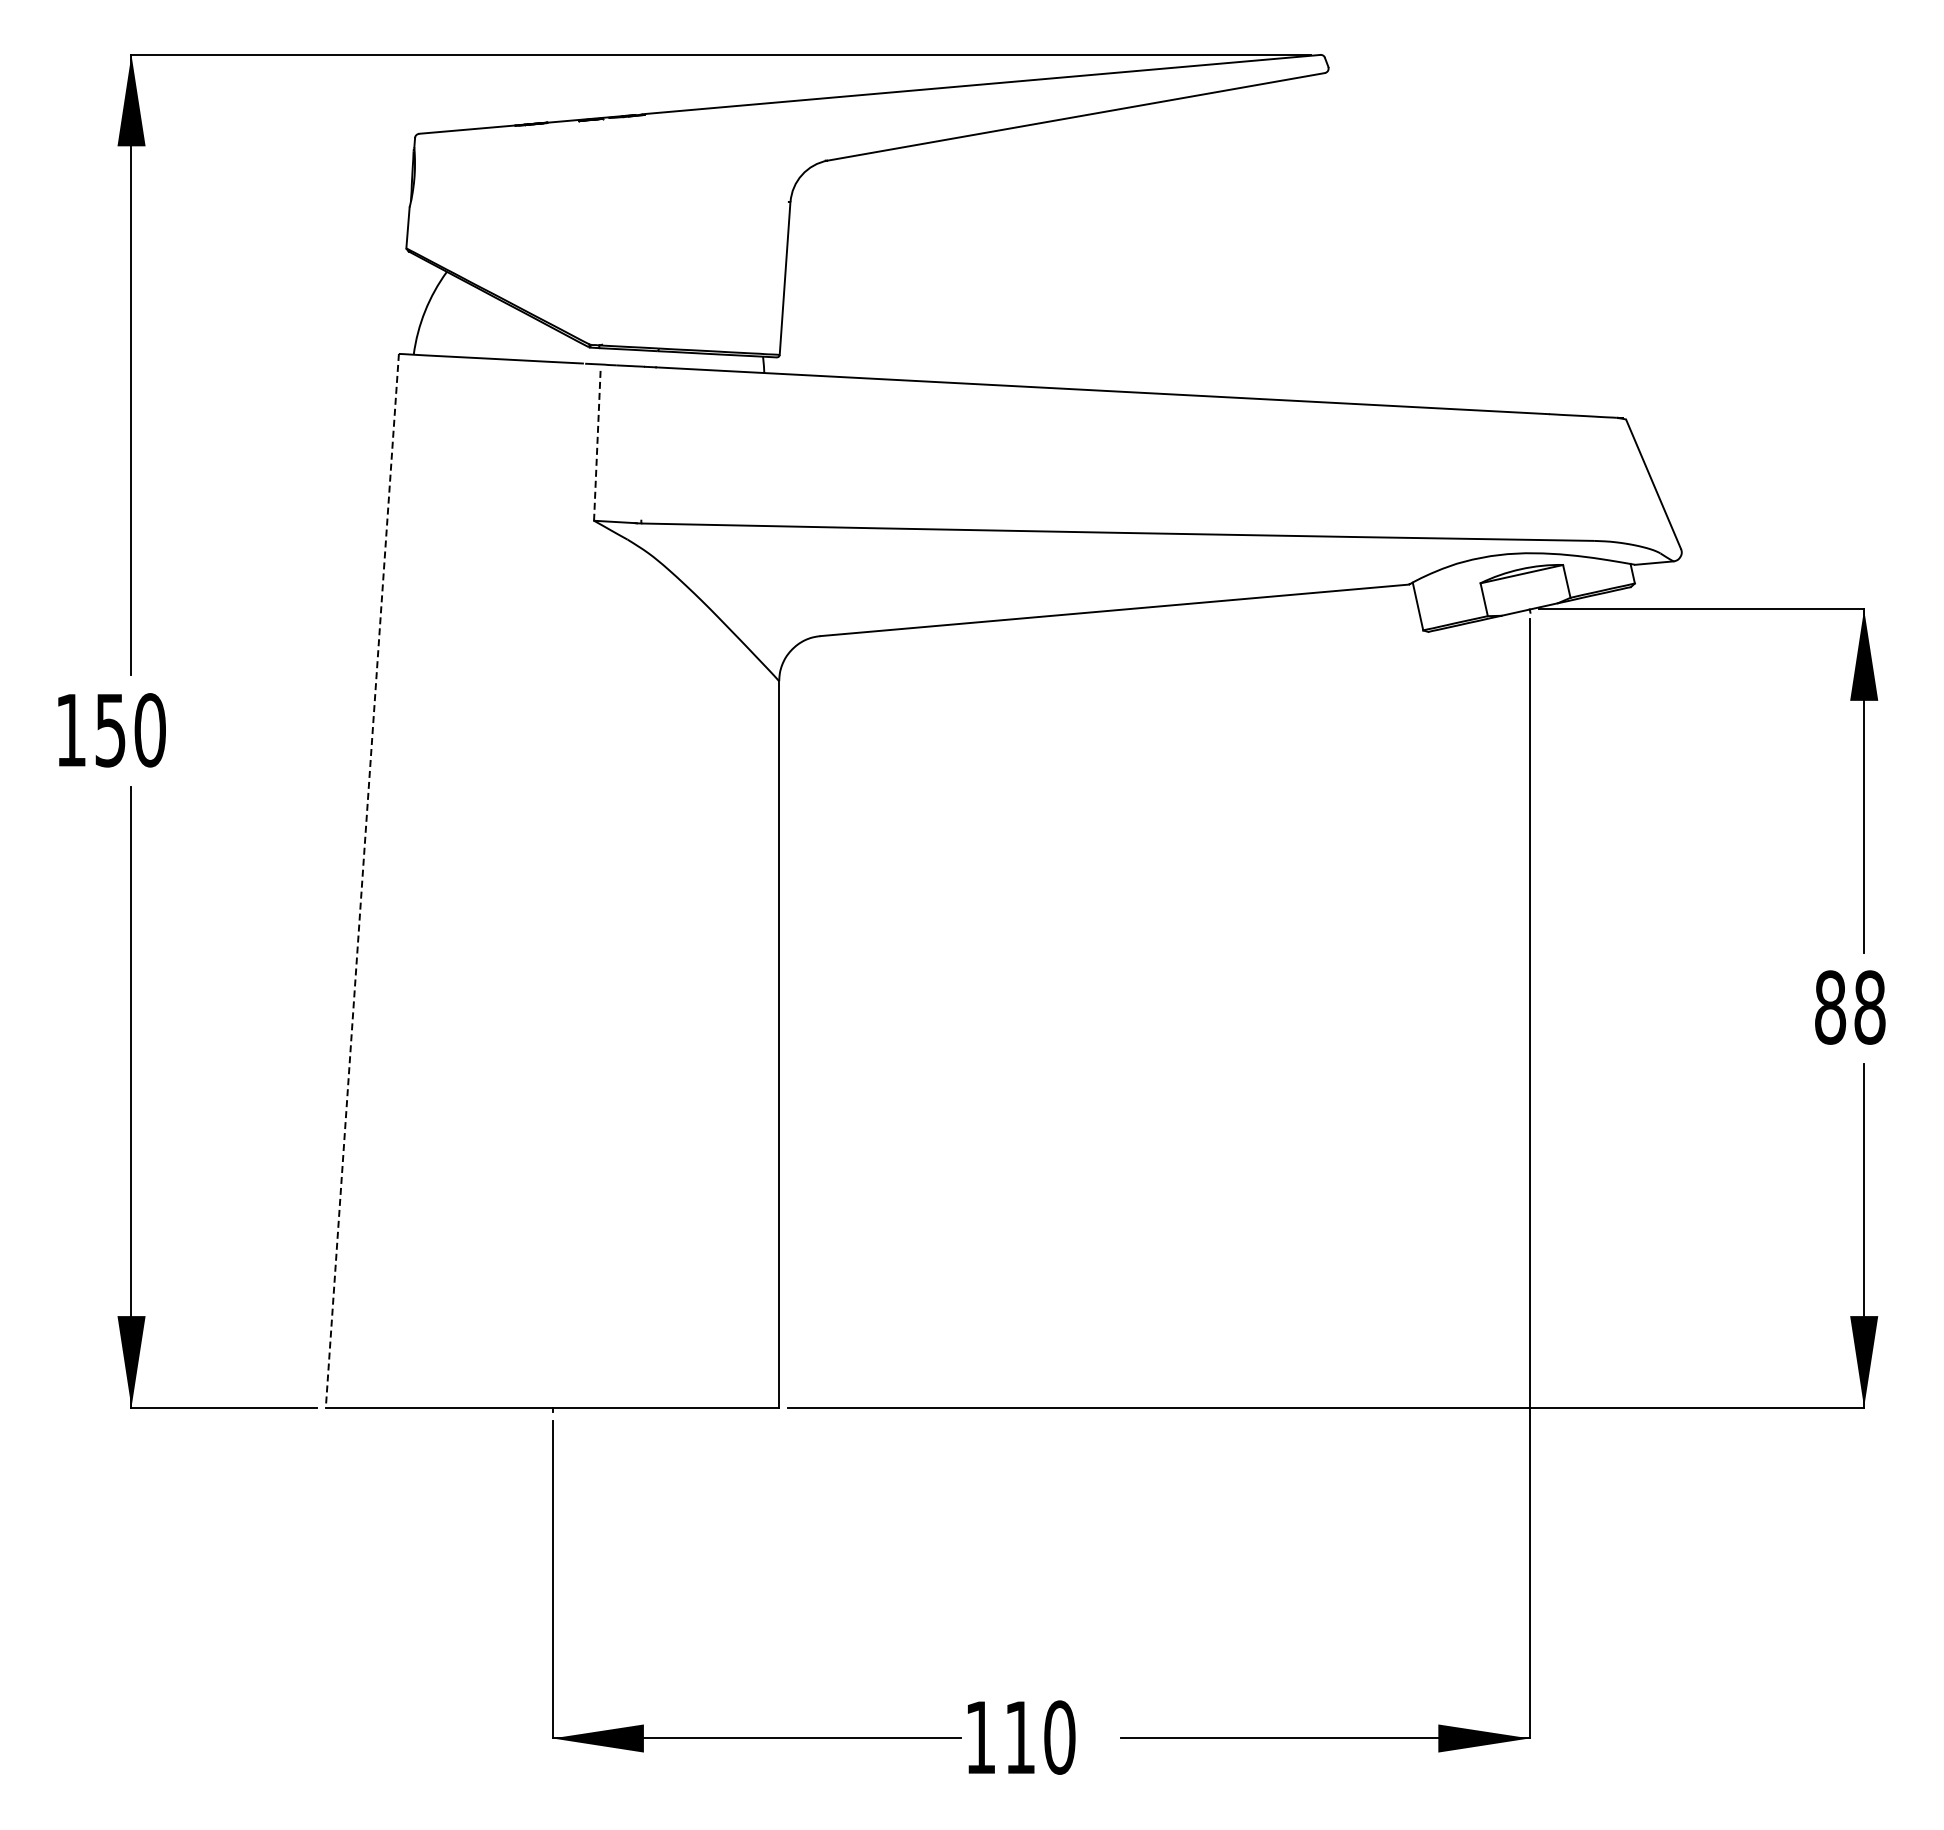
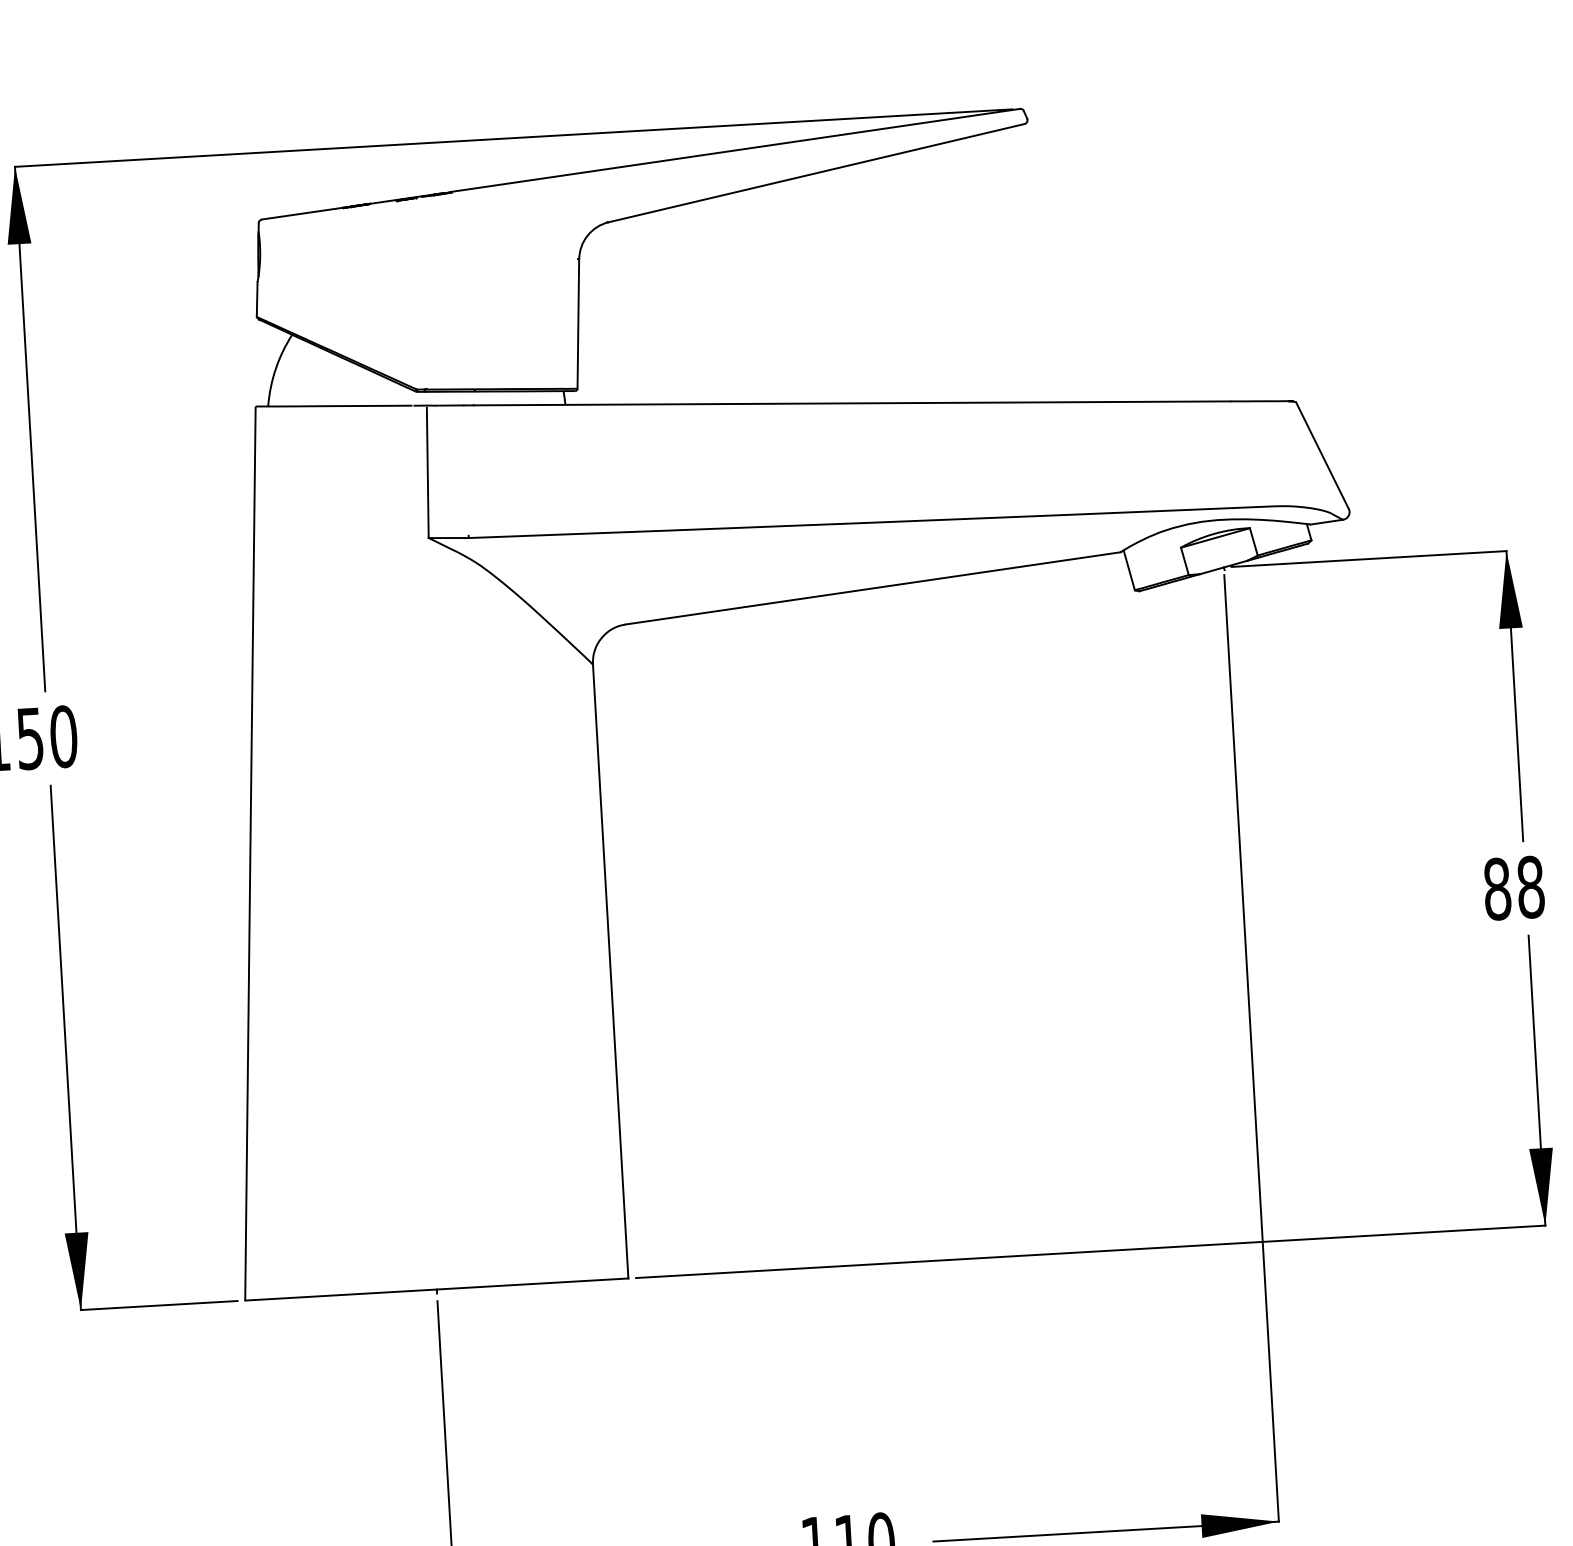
line: (597, 443) -> (427, 472), dashed -> solid
line: (362, 880) -> (250, 853), dashed -> solid

